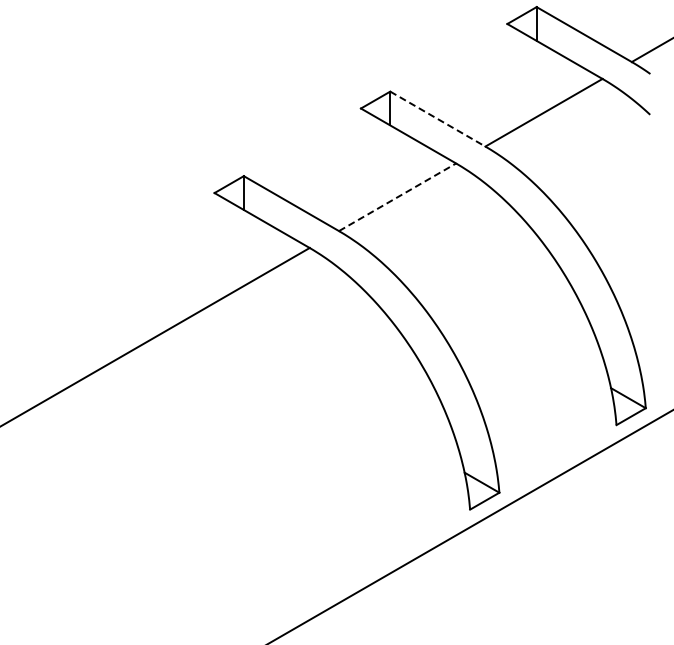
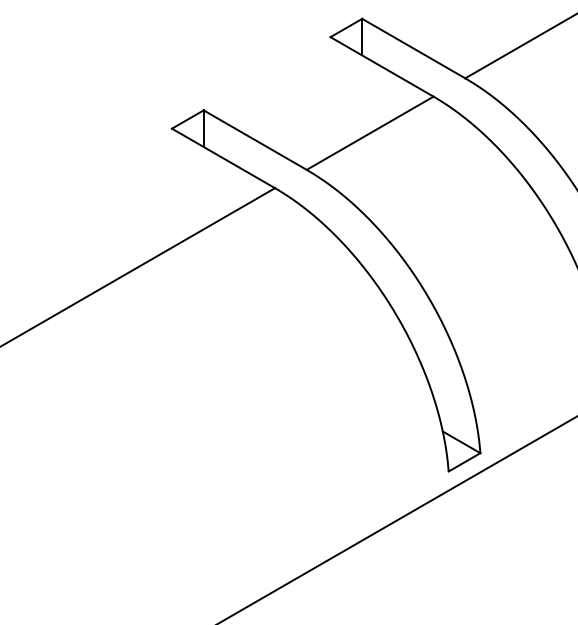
line: (437, 119) -> (413, 49), dashed -> solid
line: (397, 197) -> (370, 133), dashed -> solid

